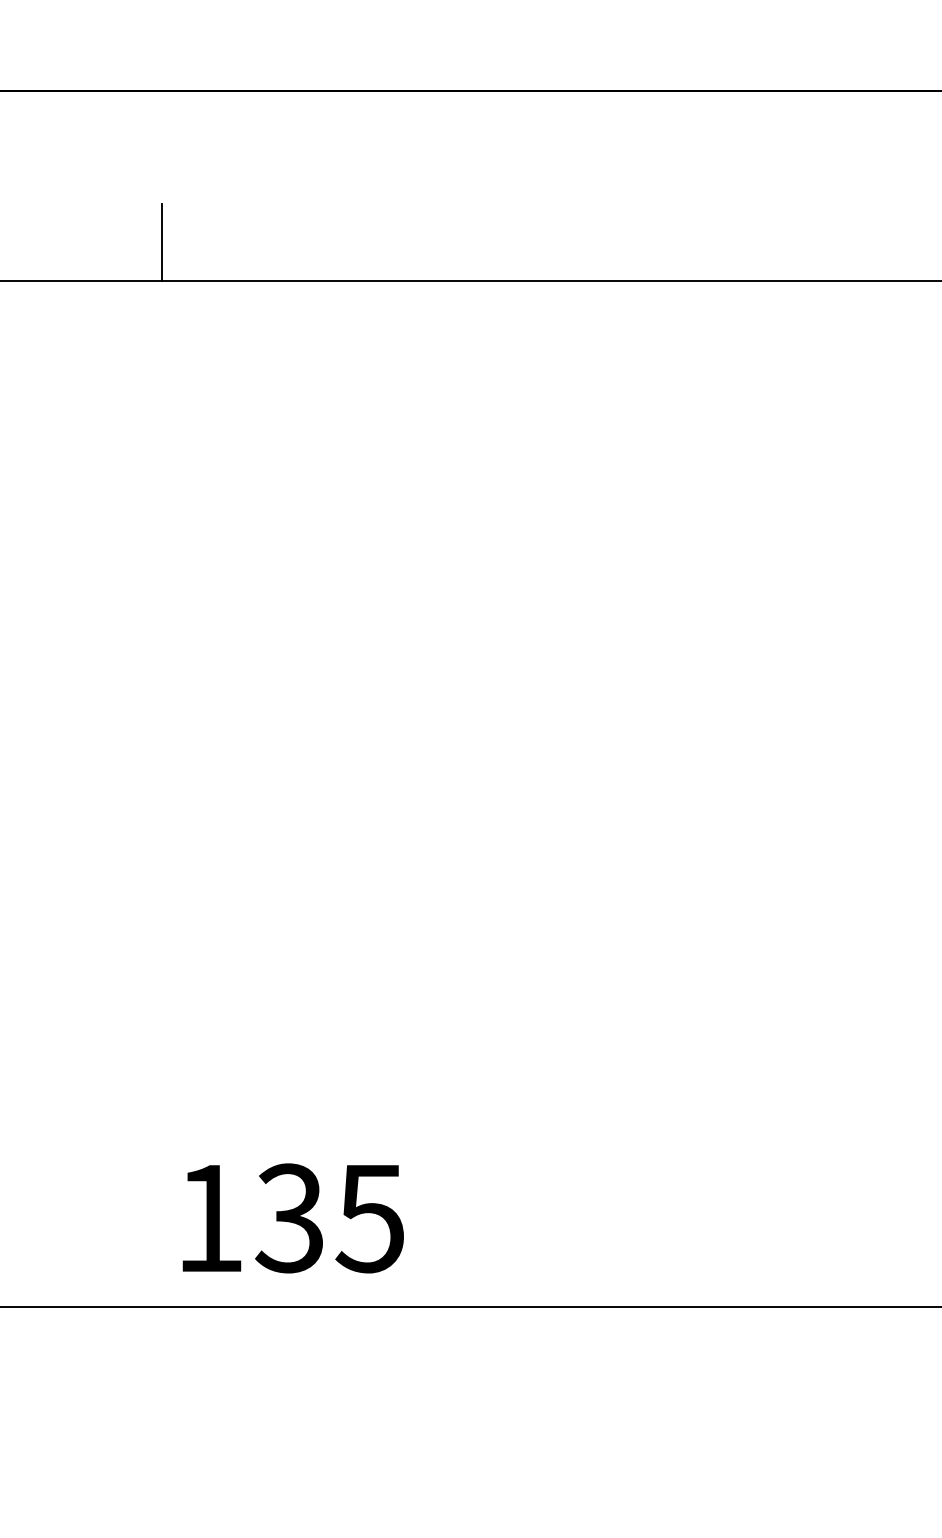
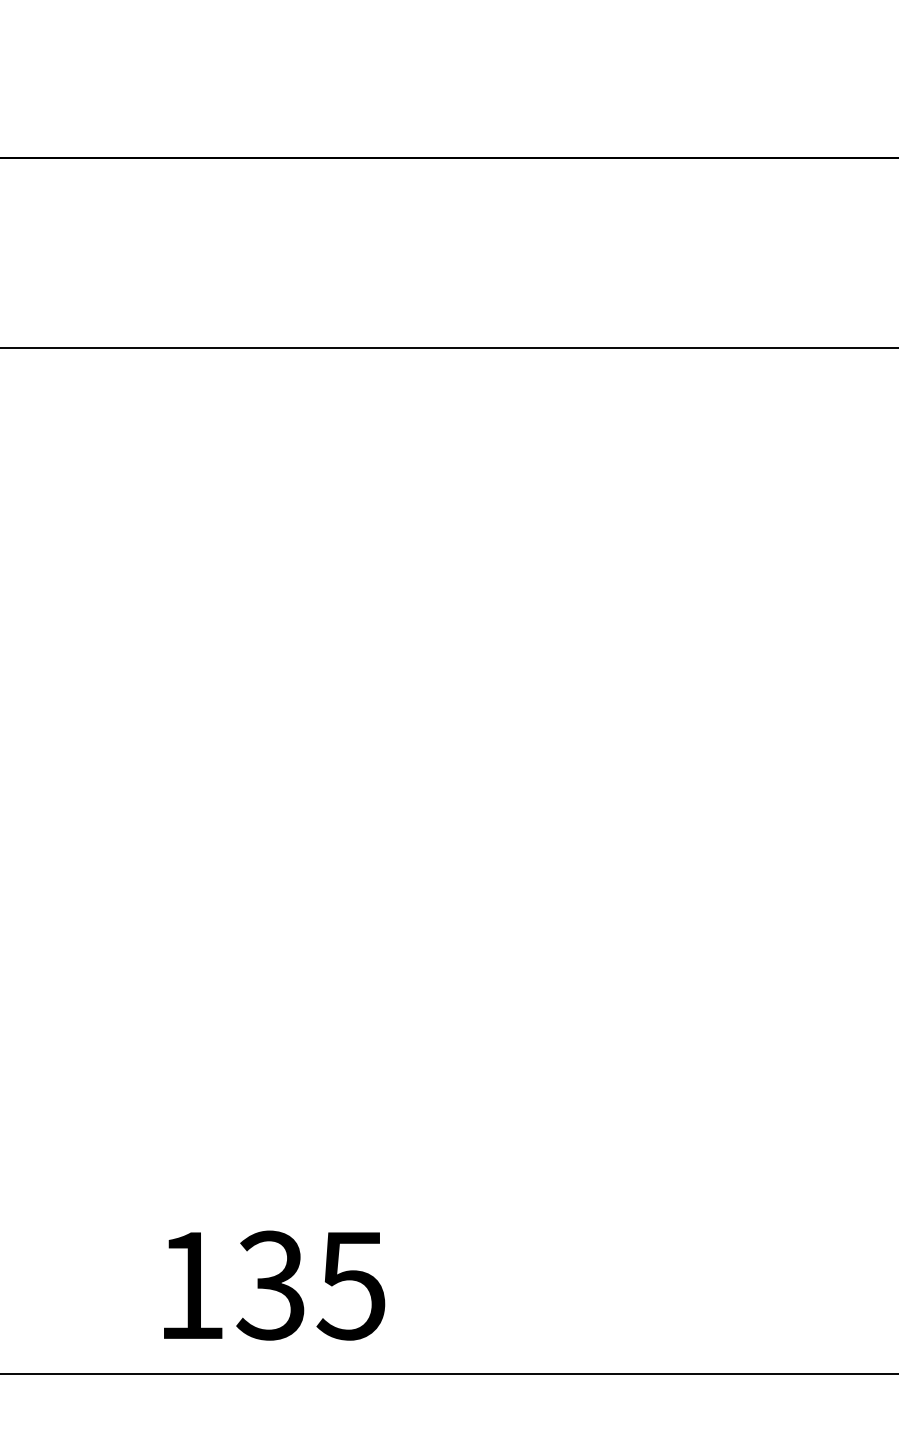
line: (161, 241) -> (142, 308), removed

